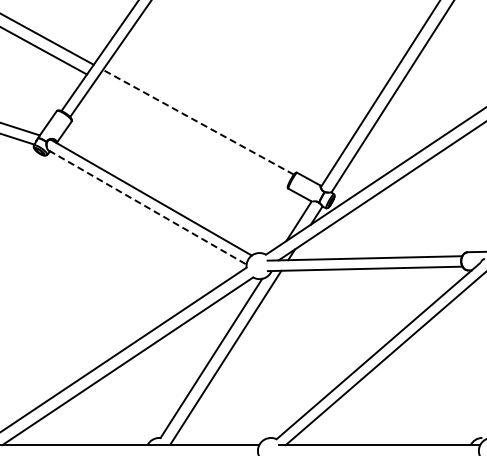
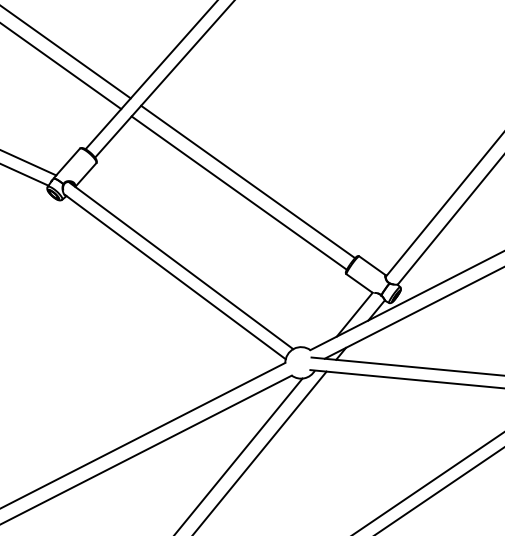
line: (198, 122) -> (248, 182), dashed -> solid
line: (192, 132) -> (239, 193), added
line: (148, 207) -> (176, 277), dashed -> solid

